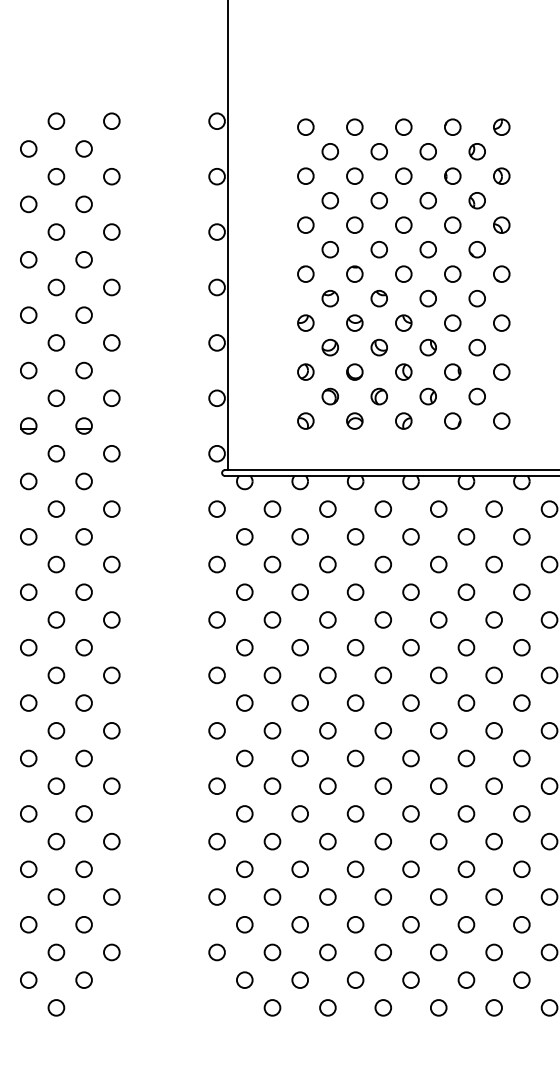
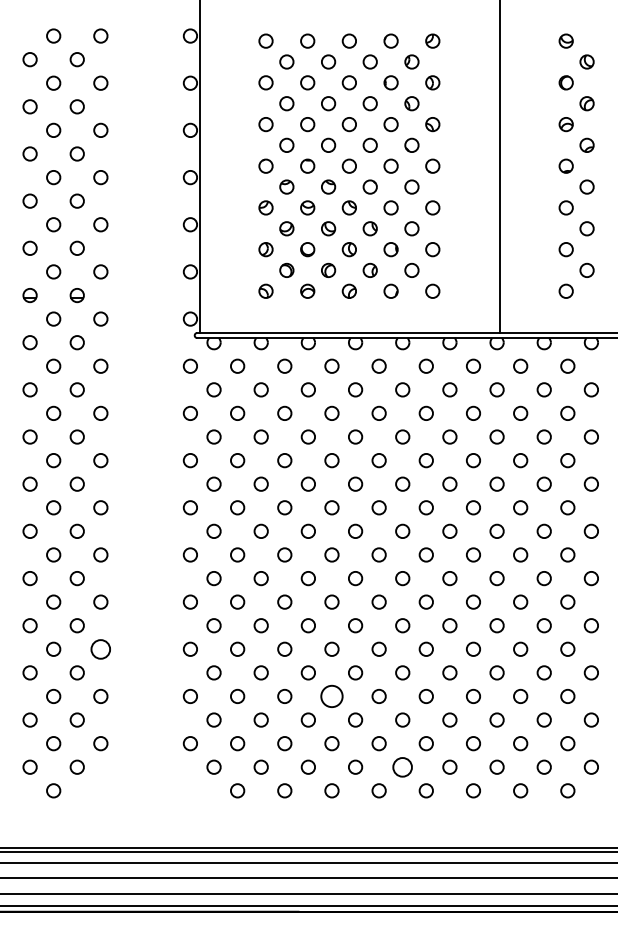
circle: (111, 840) -> (100, 648), size x1.4
circle: (382, 897) -> (331, 696), size x1.6
circle: (466, 979) -> (402, 766), size x1.4

